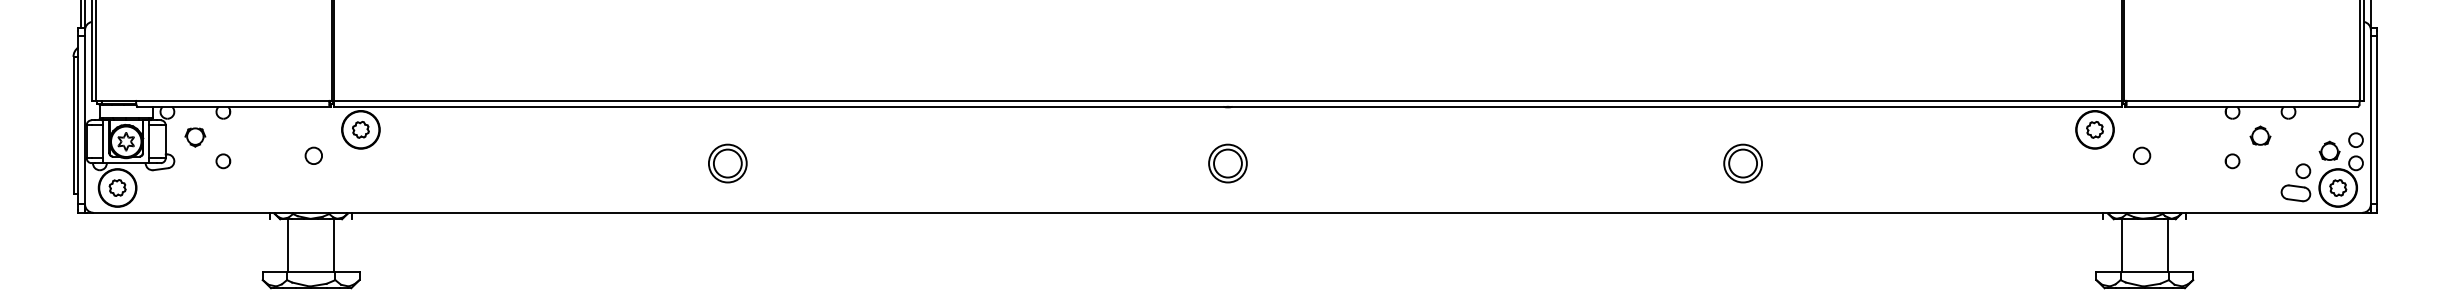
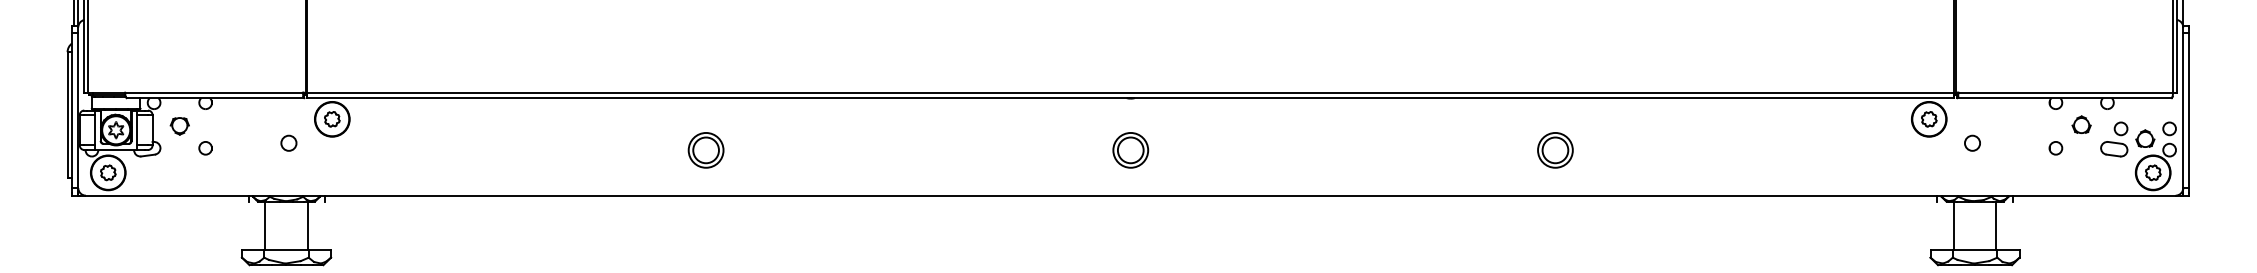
part: (727, 163) -> (705, 150), moved
part: (1742, 163) -> (1554, 150), moved
part: (2295, 182) -> (2113, 139), moved

